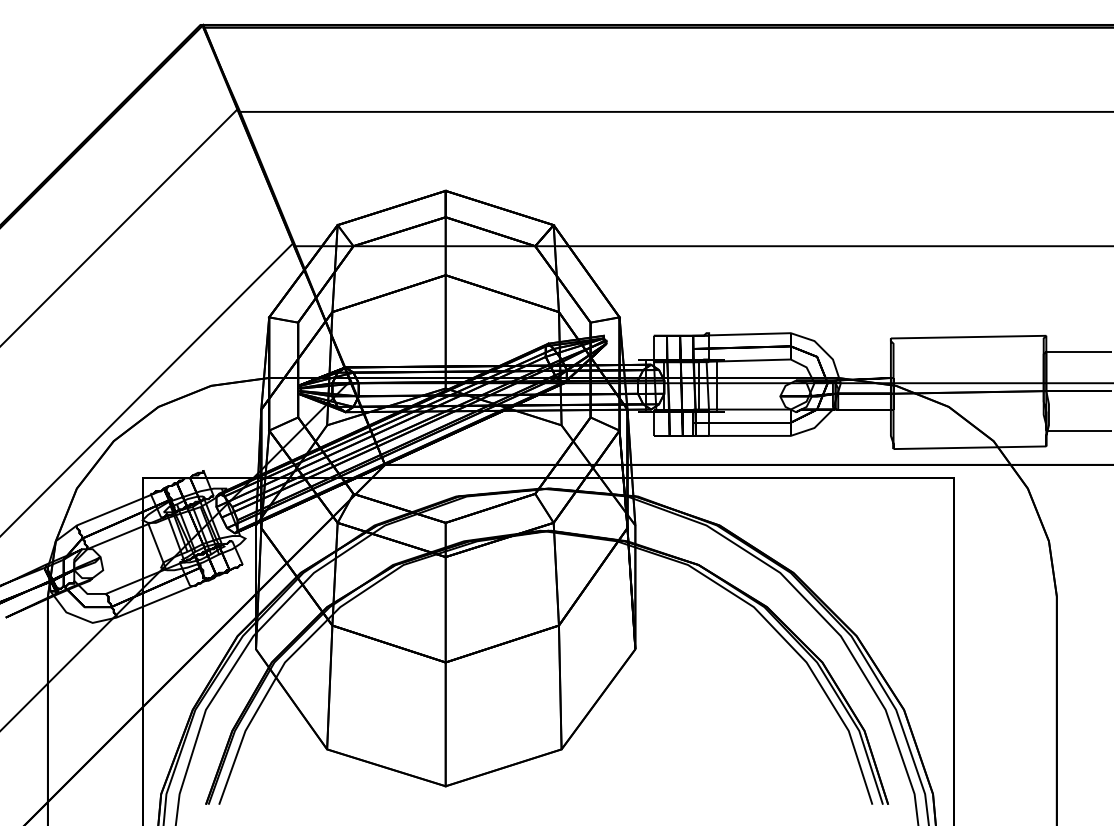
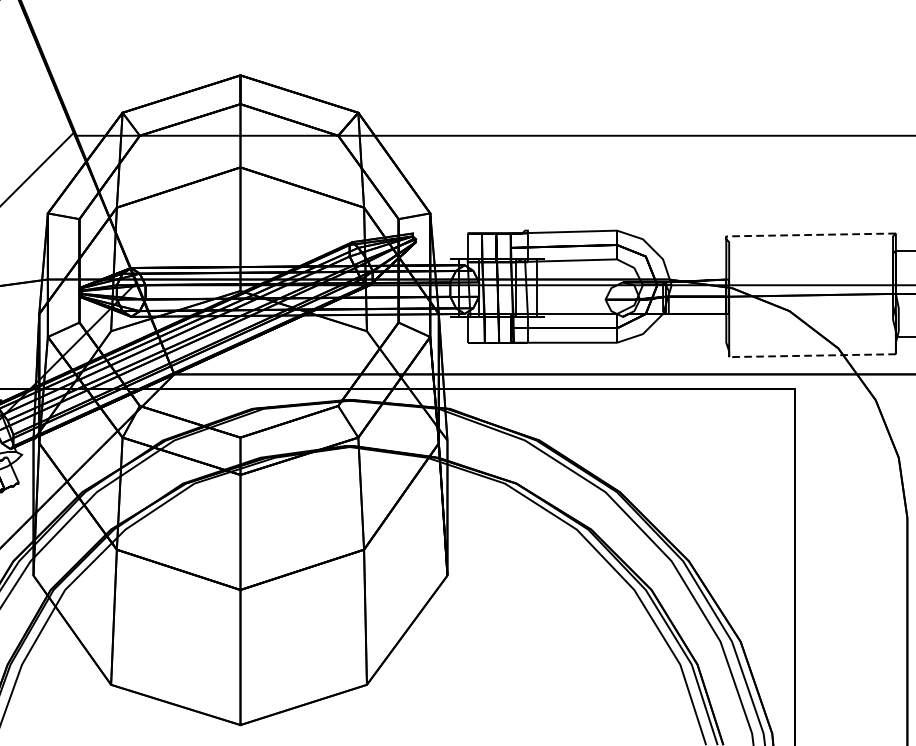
line: (968, 337) -> (810, 235), solid -> dashed
line: (969, 447) -> (812, 355), solid -> dashed

